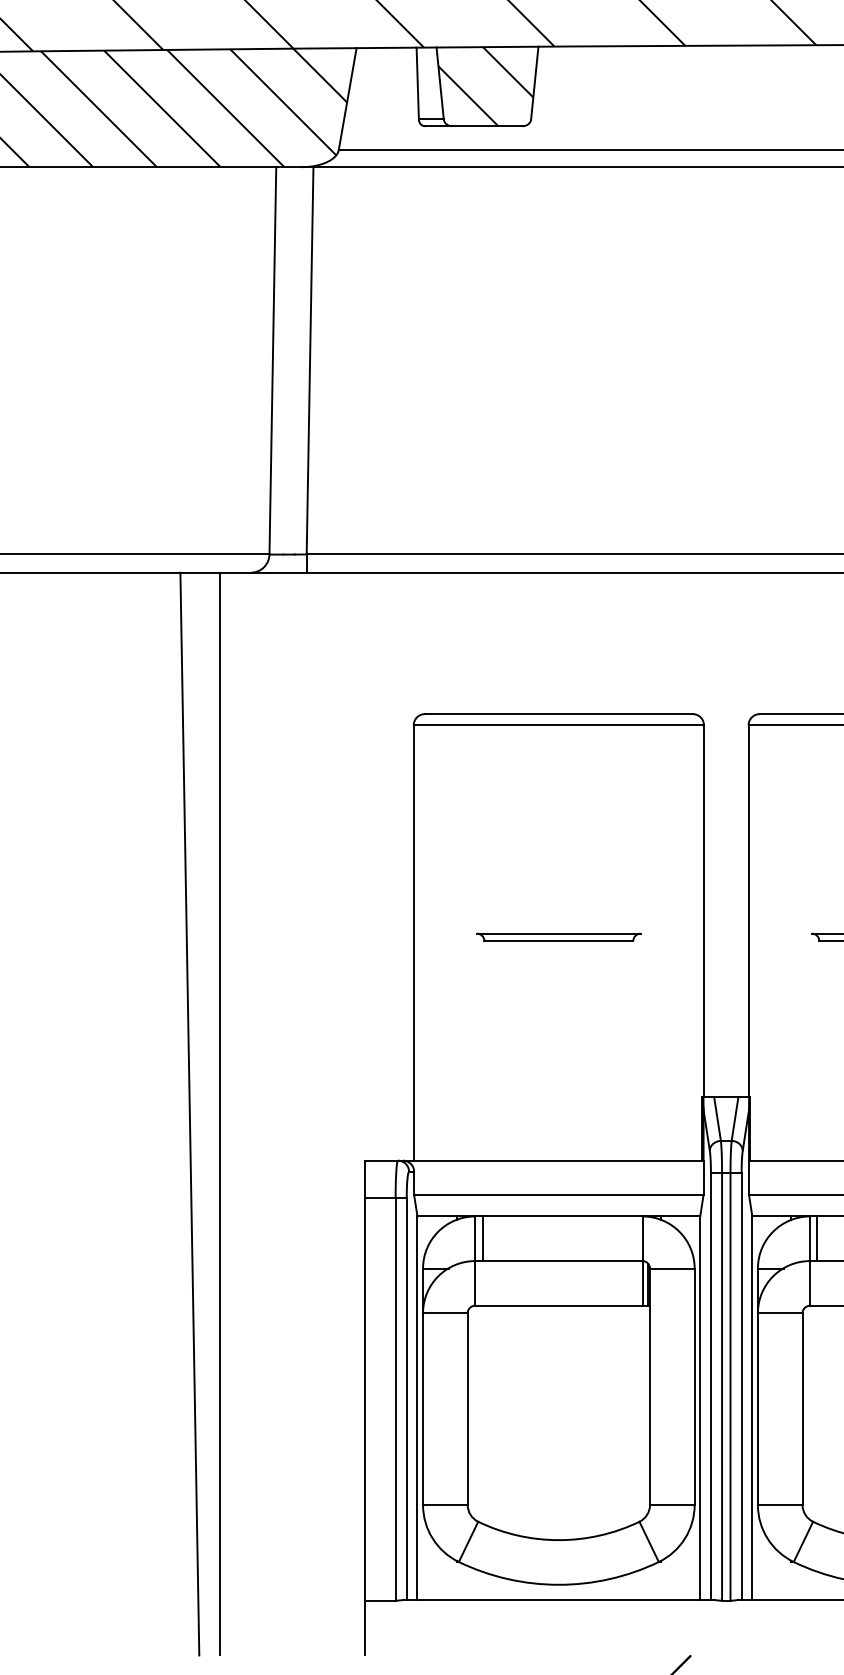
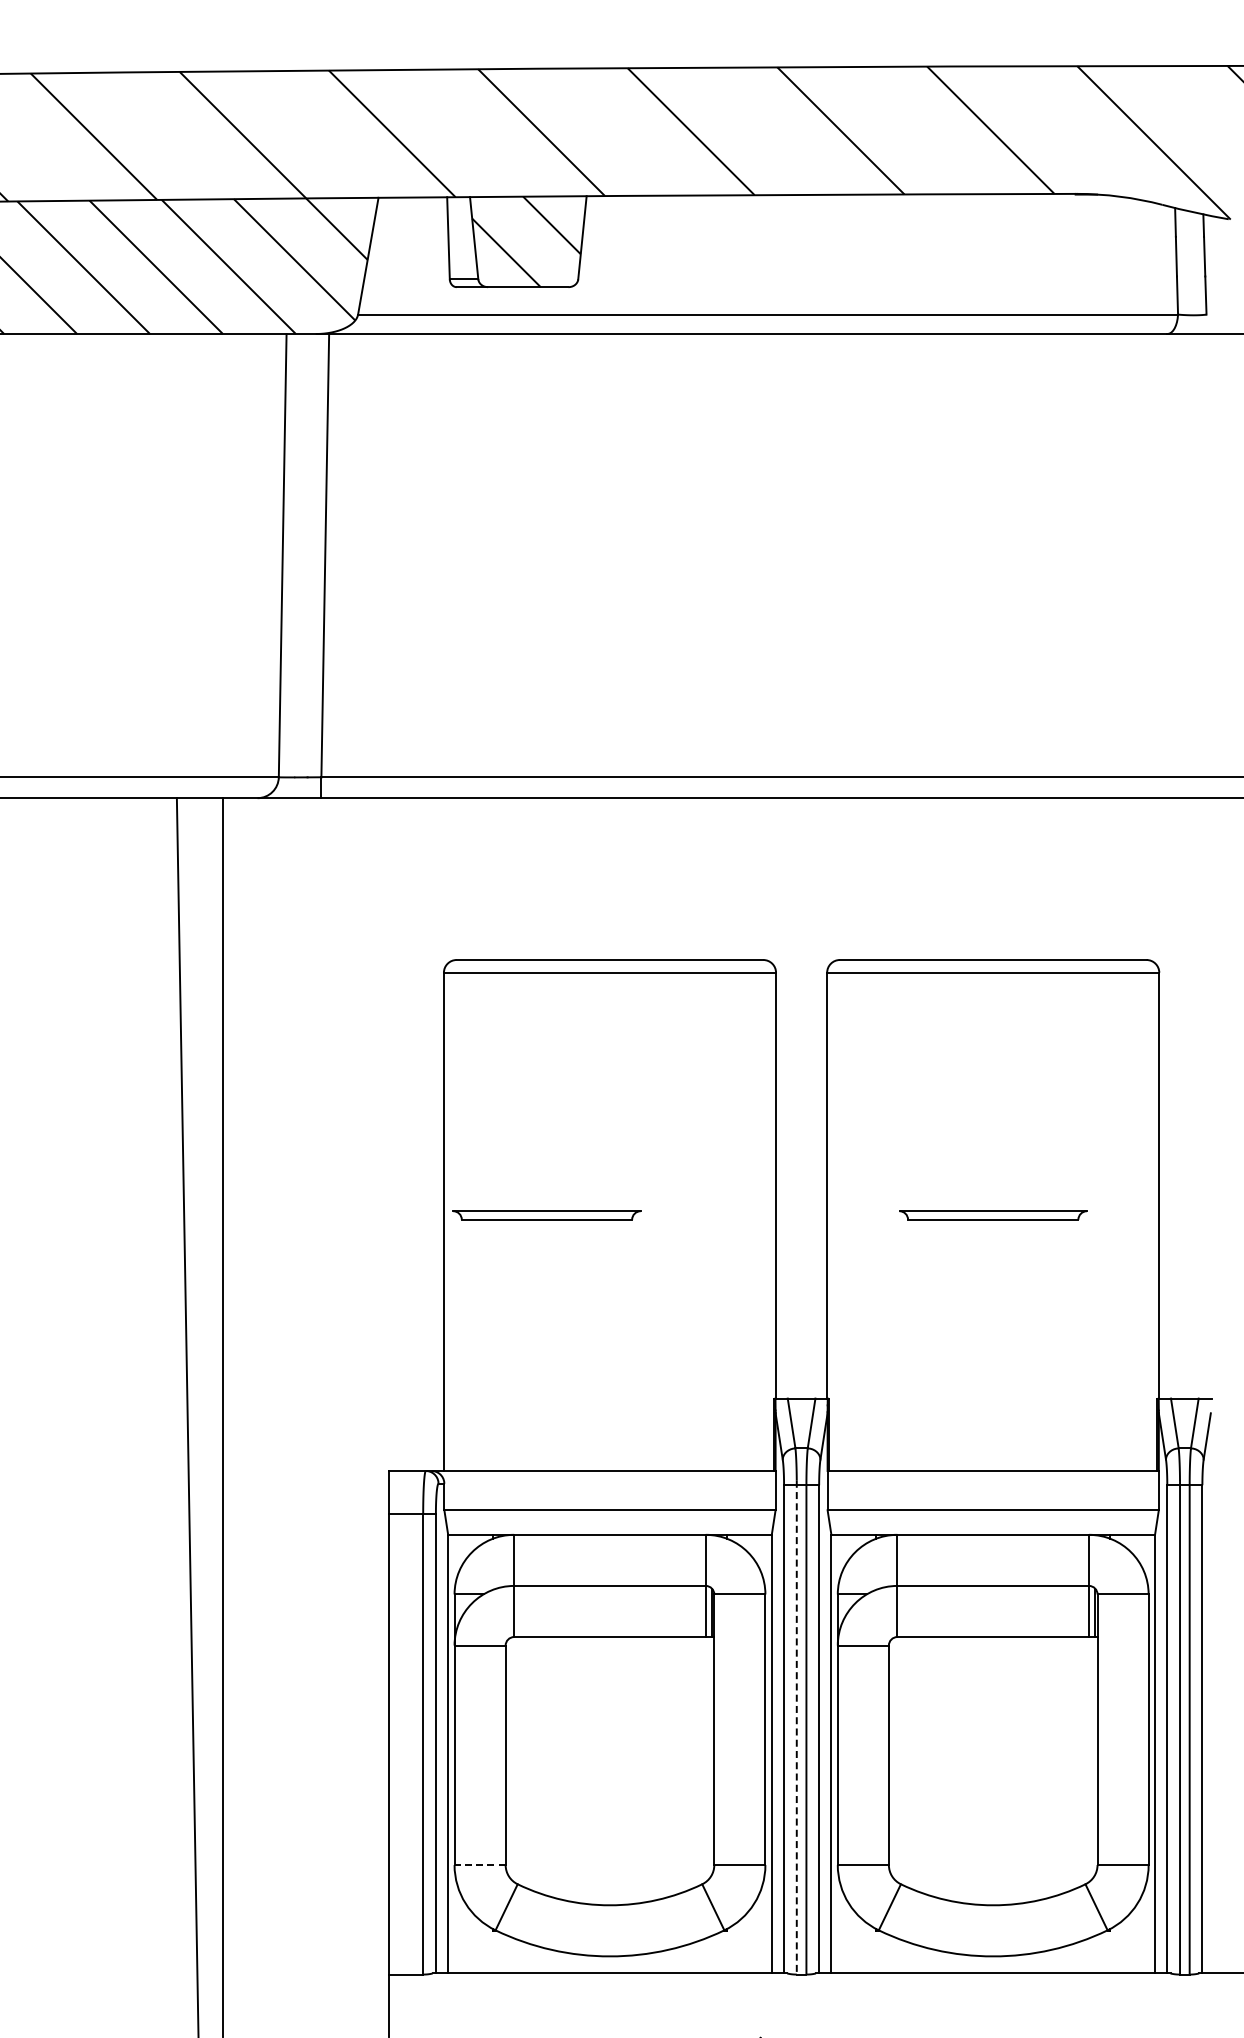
part: (558, 937) -> (546, 1215), moved
line: (482, 1237) -> (522, 1559), removed
line: (817, 1237) -> (905, 1559), removed
line: (721, 1384) -> (796, 1727), solid -> dashed
line: (445, 1505) -> (480, 1865), solid -> dashed

